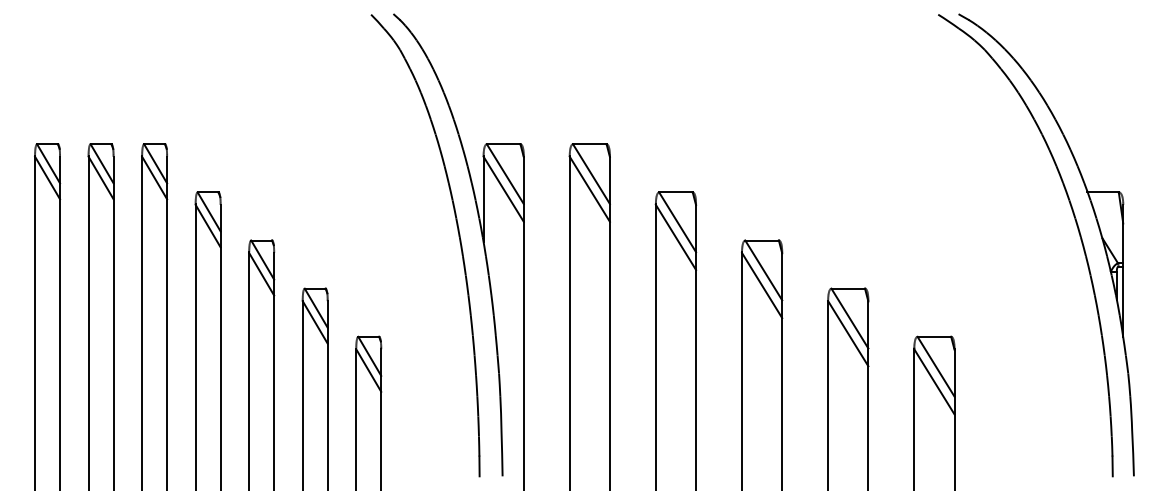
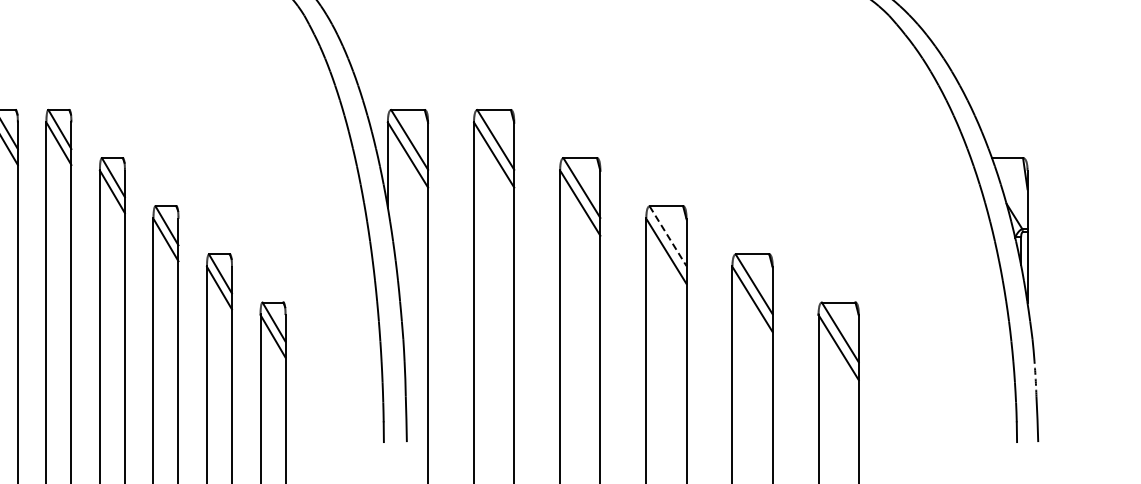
line: (764, 270) -> (668, 236), solid -> dashed
arc: (1131, 413) -> (1035, 379), solid -> dashed

